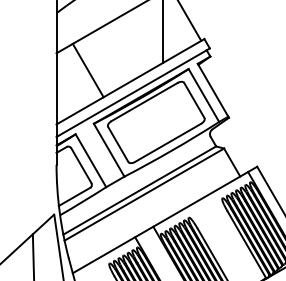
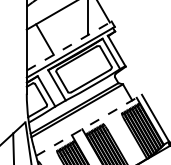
line: (130, 80) -> (69, 45), solid -> dashed
line: (165, 220) -> (89, 125), solid -> dashed

